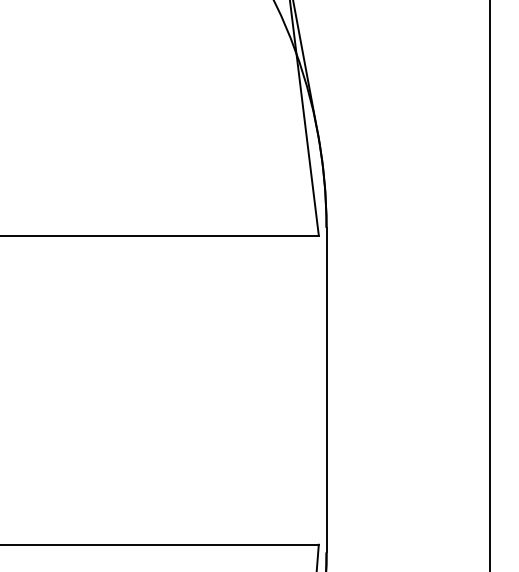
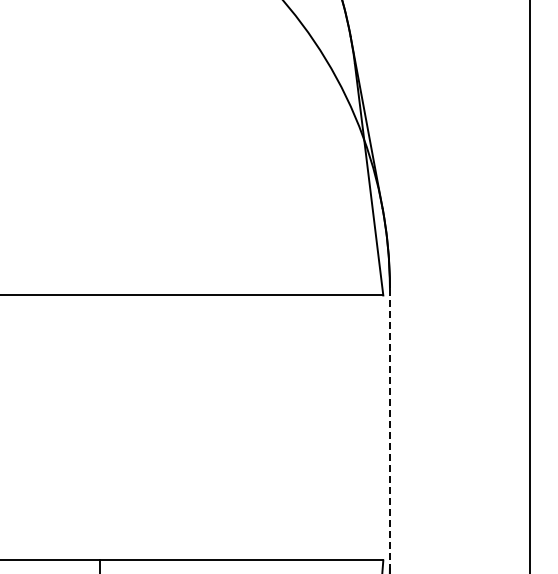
line: (326, 390) -> (389, 428), solid -> dashed

